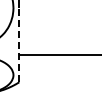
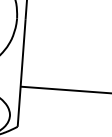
line: (19, 44) -> (21, 72), dashed -> solid

